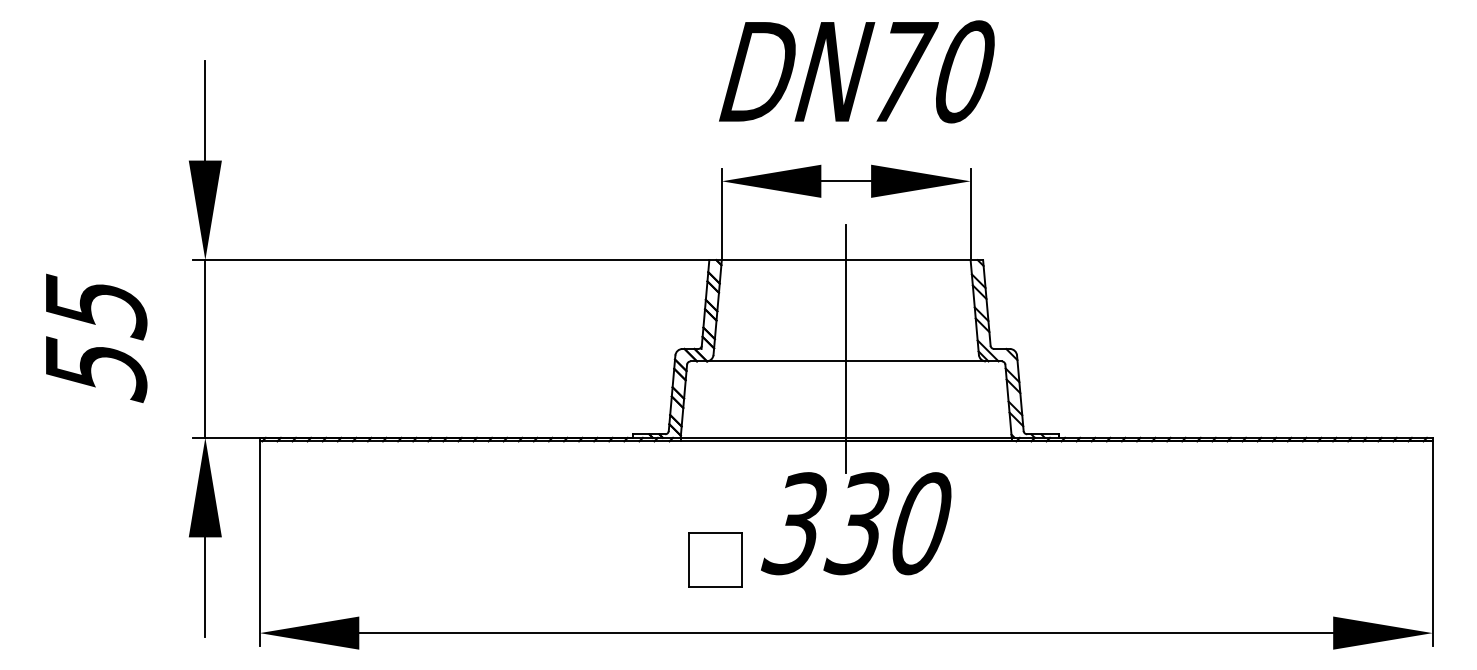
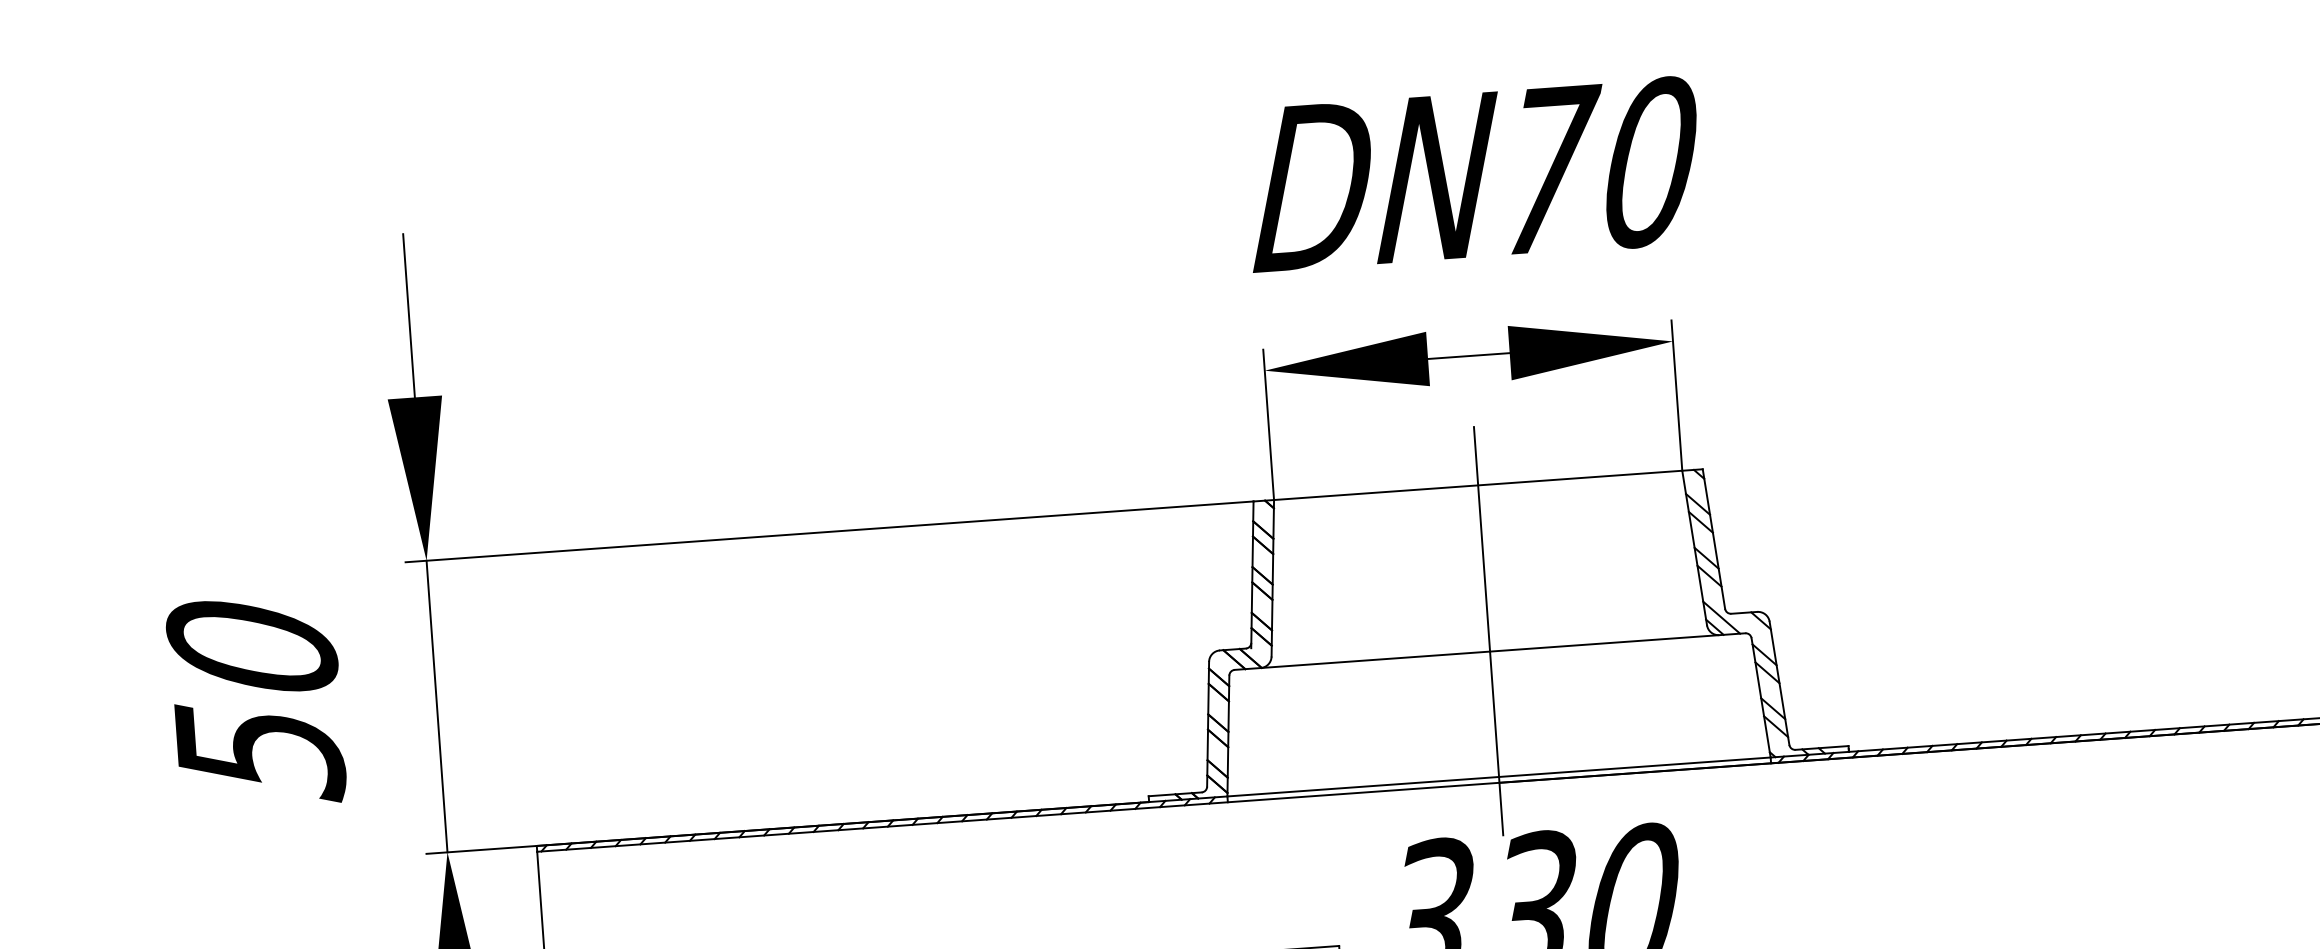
text: (95, 306) -> (251, 649), 55 -> 50

